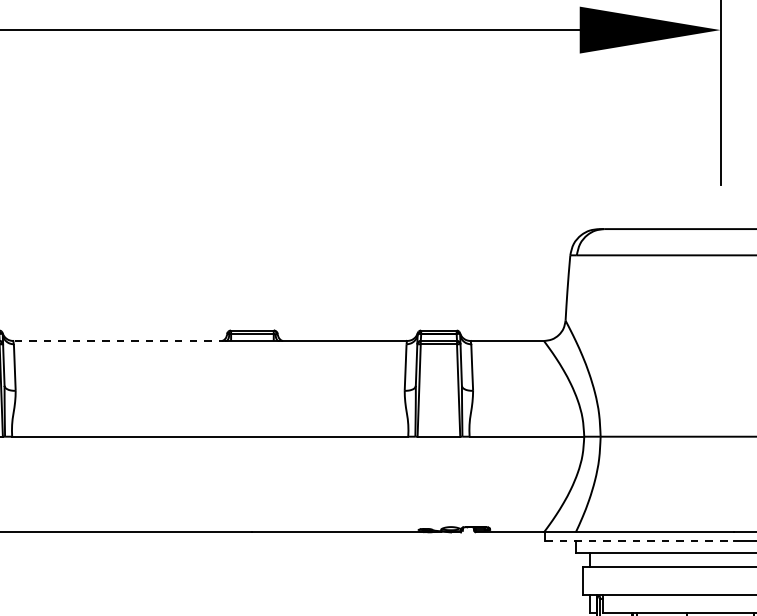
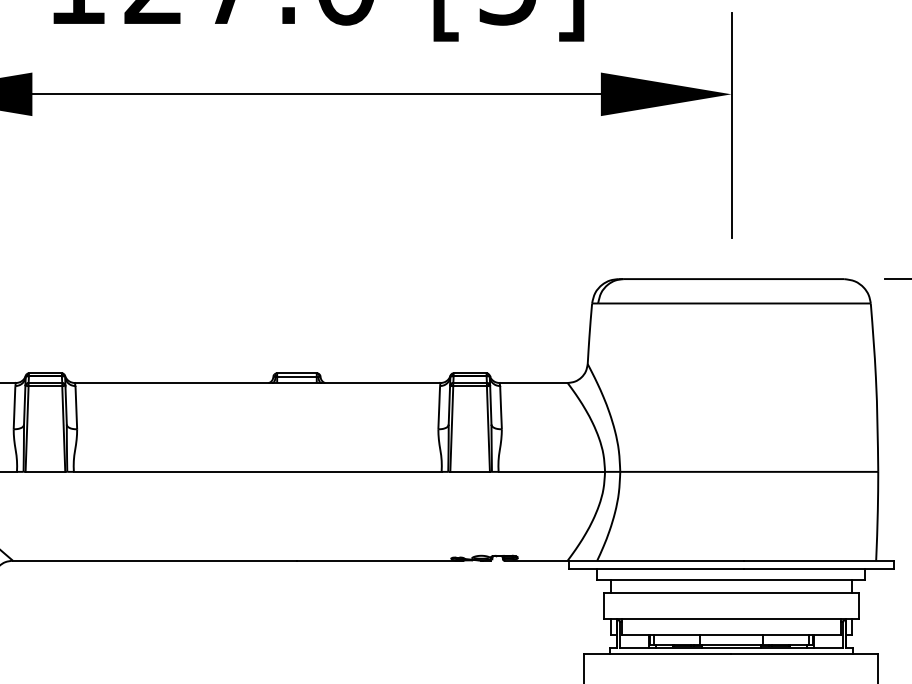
line: (119, 341) -> (173, 383), dashed -> solid
line: (639, 540) -> (656, 568), dashed -> solid

